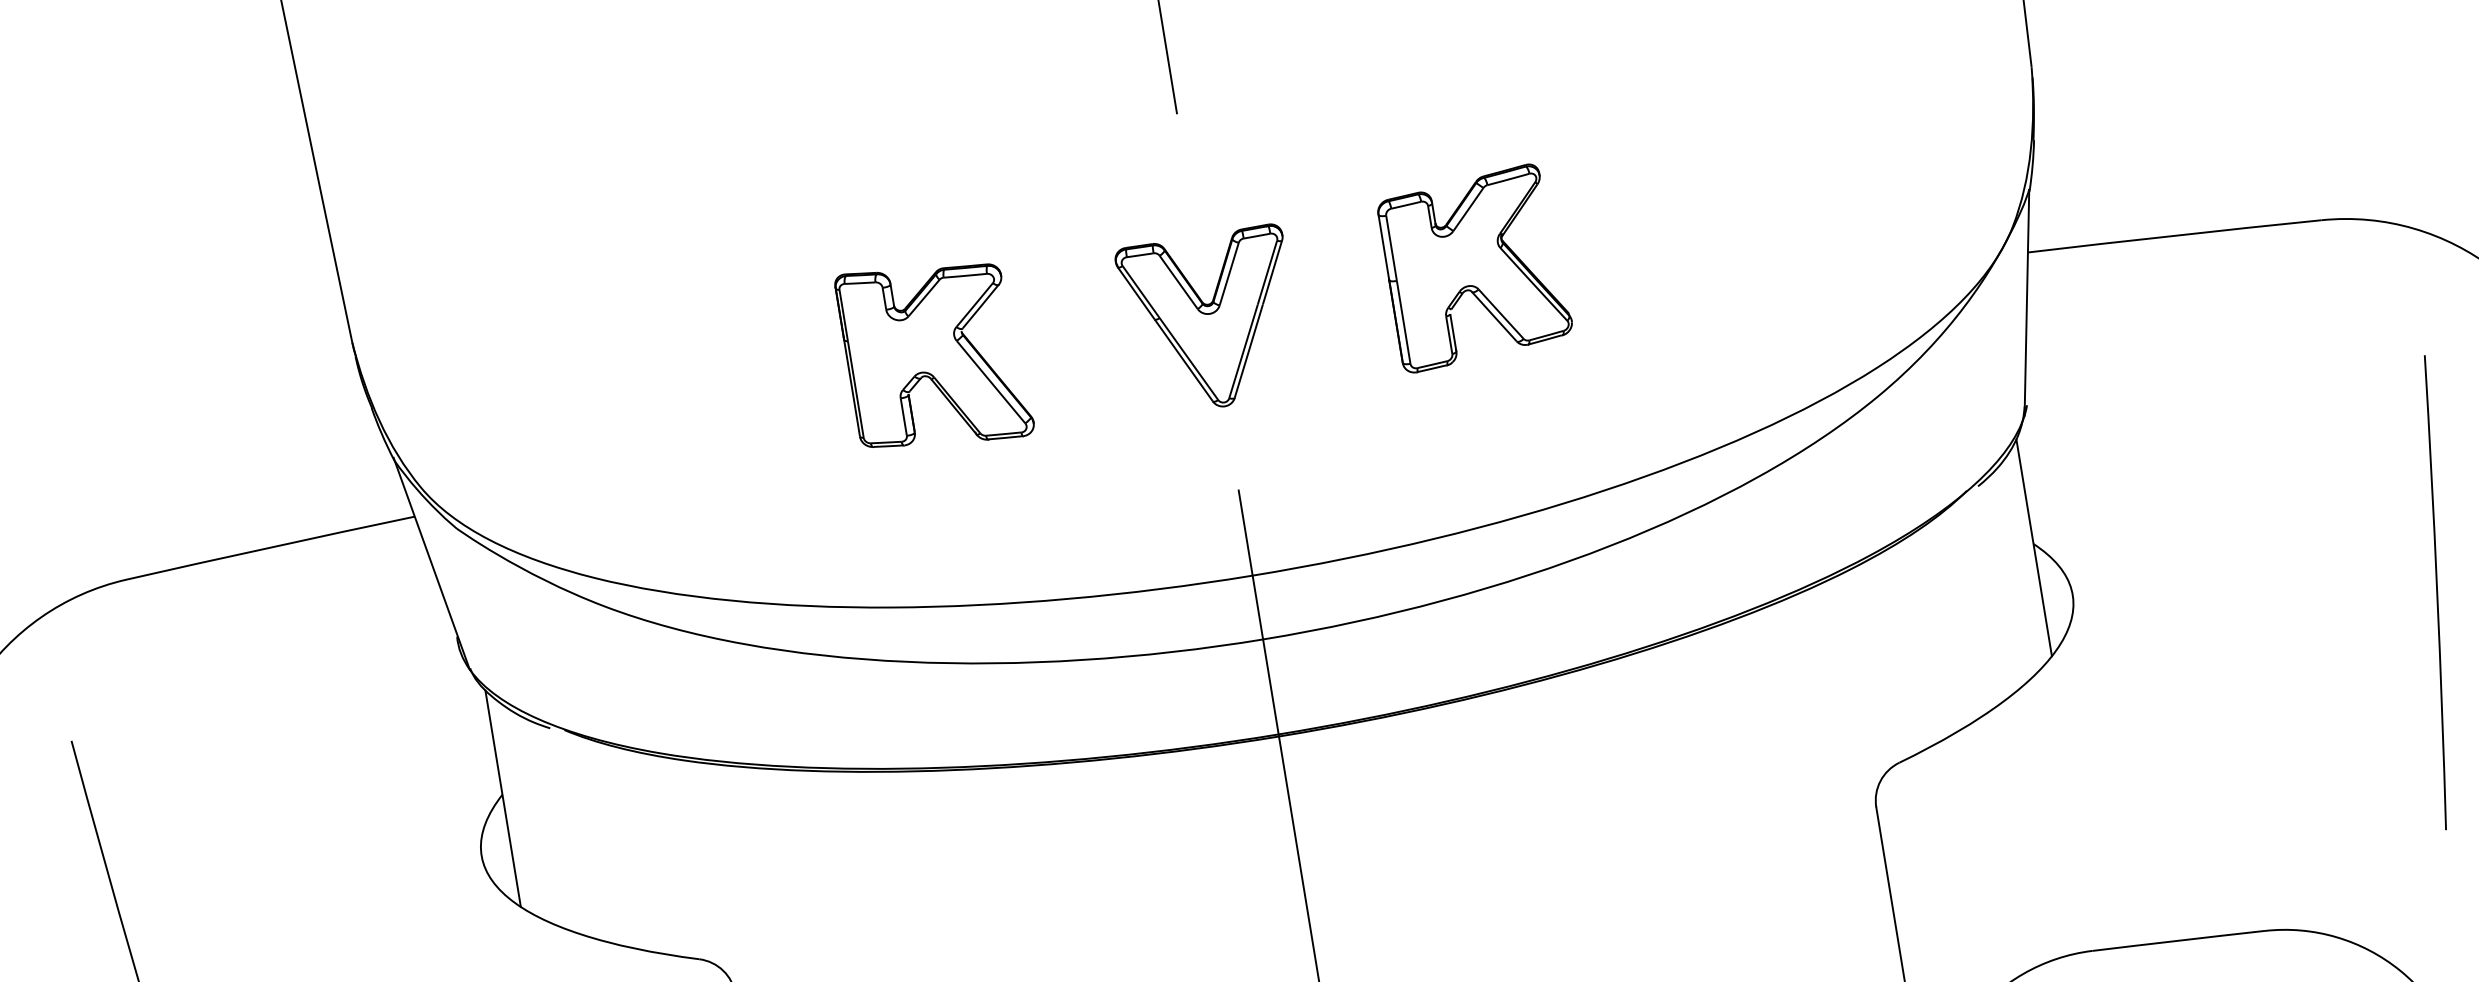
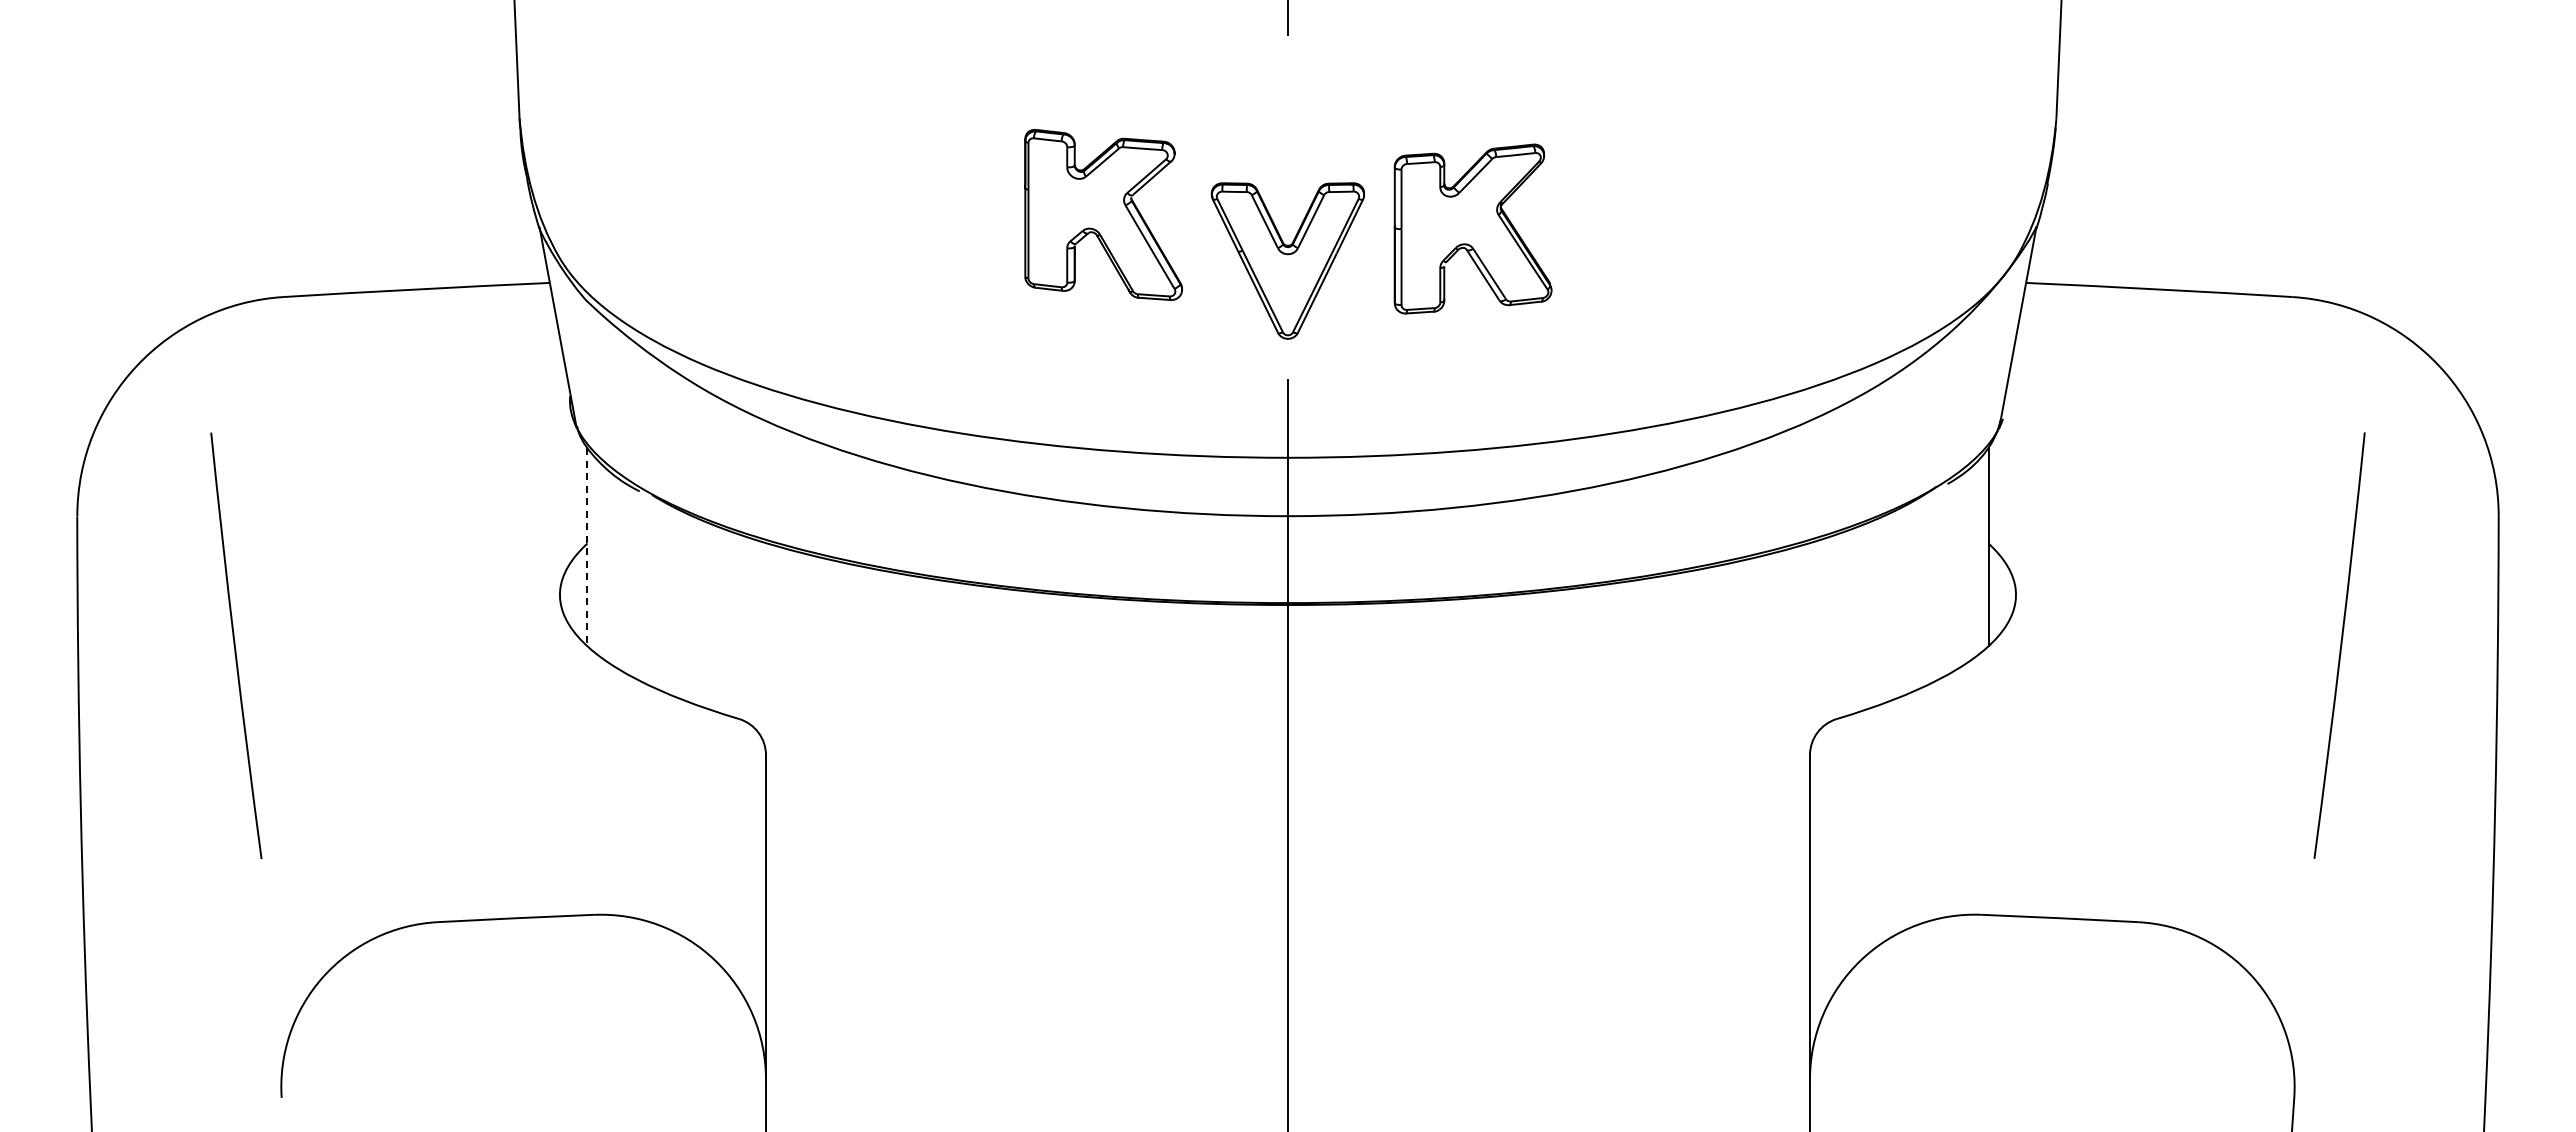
part: (1474, 267) -> (1472, 228), moved
part: (1210, 320) -> (1287, 260), moved
part: (934, 354) -> (1103, 214), moved
line: (503, 799) -> (587, 547), solid -> dashed

